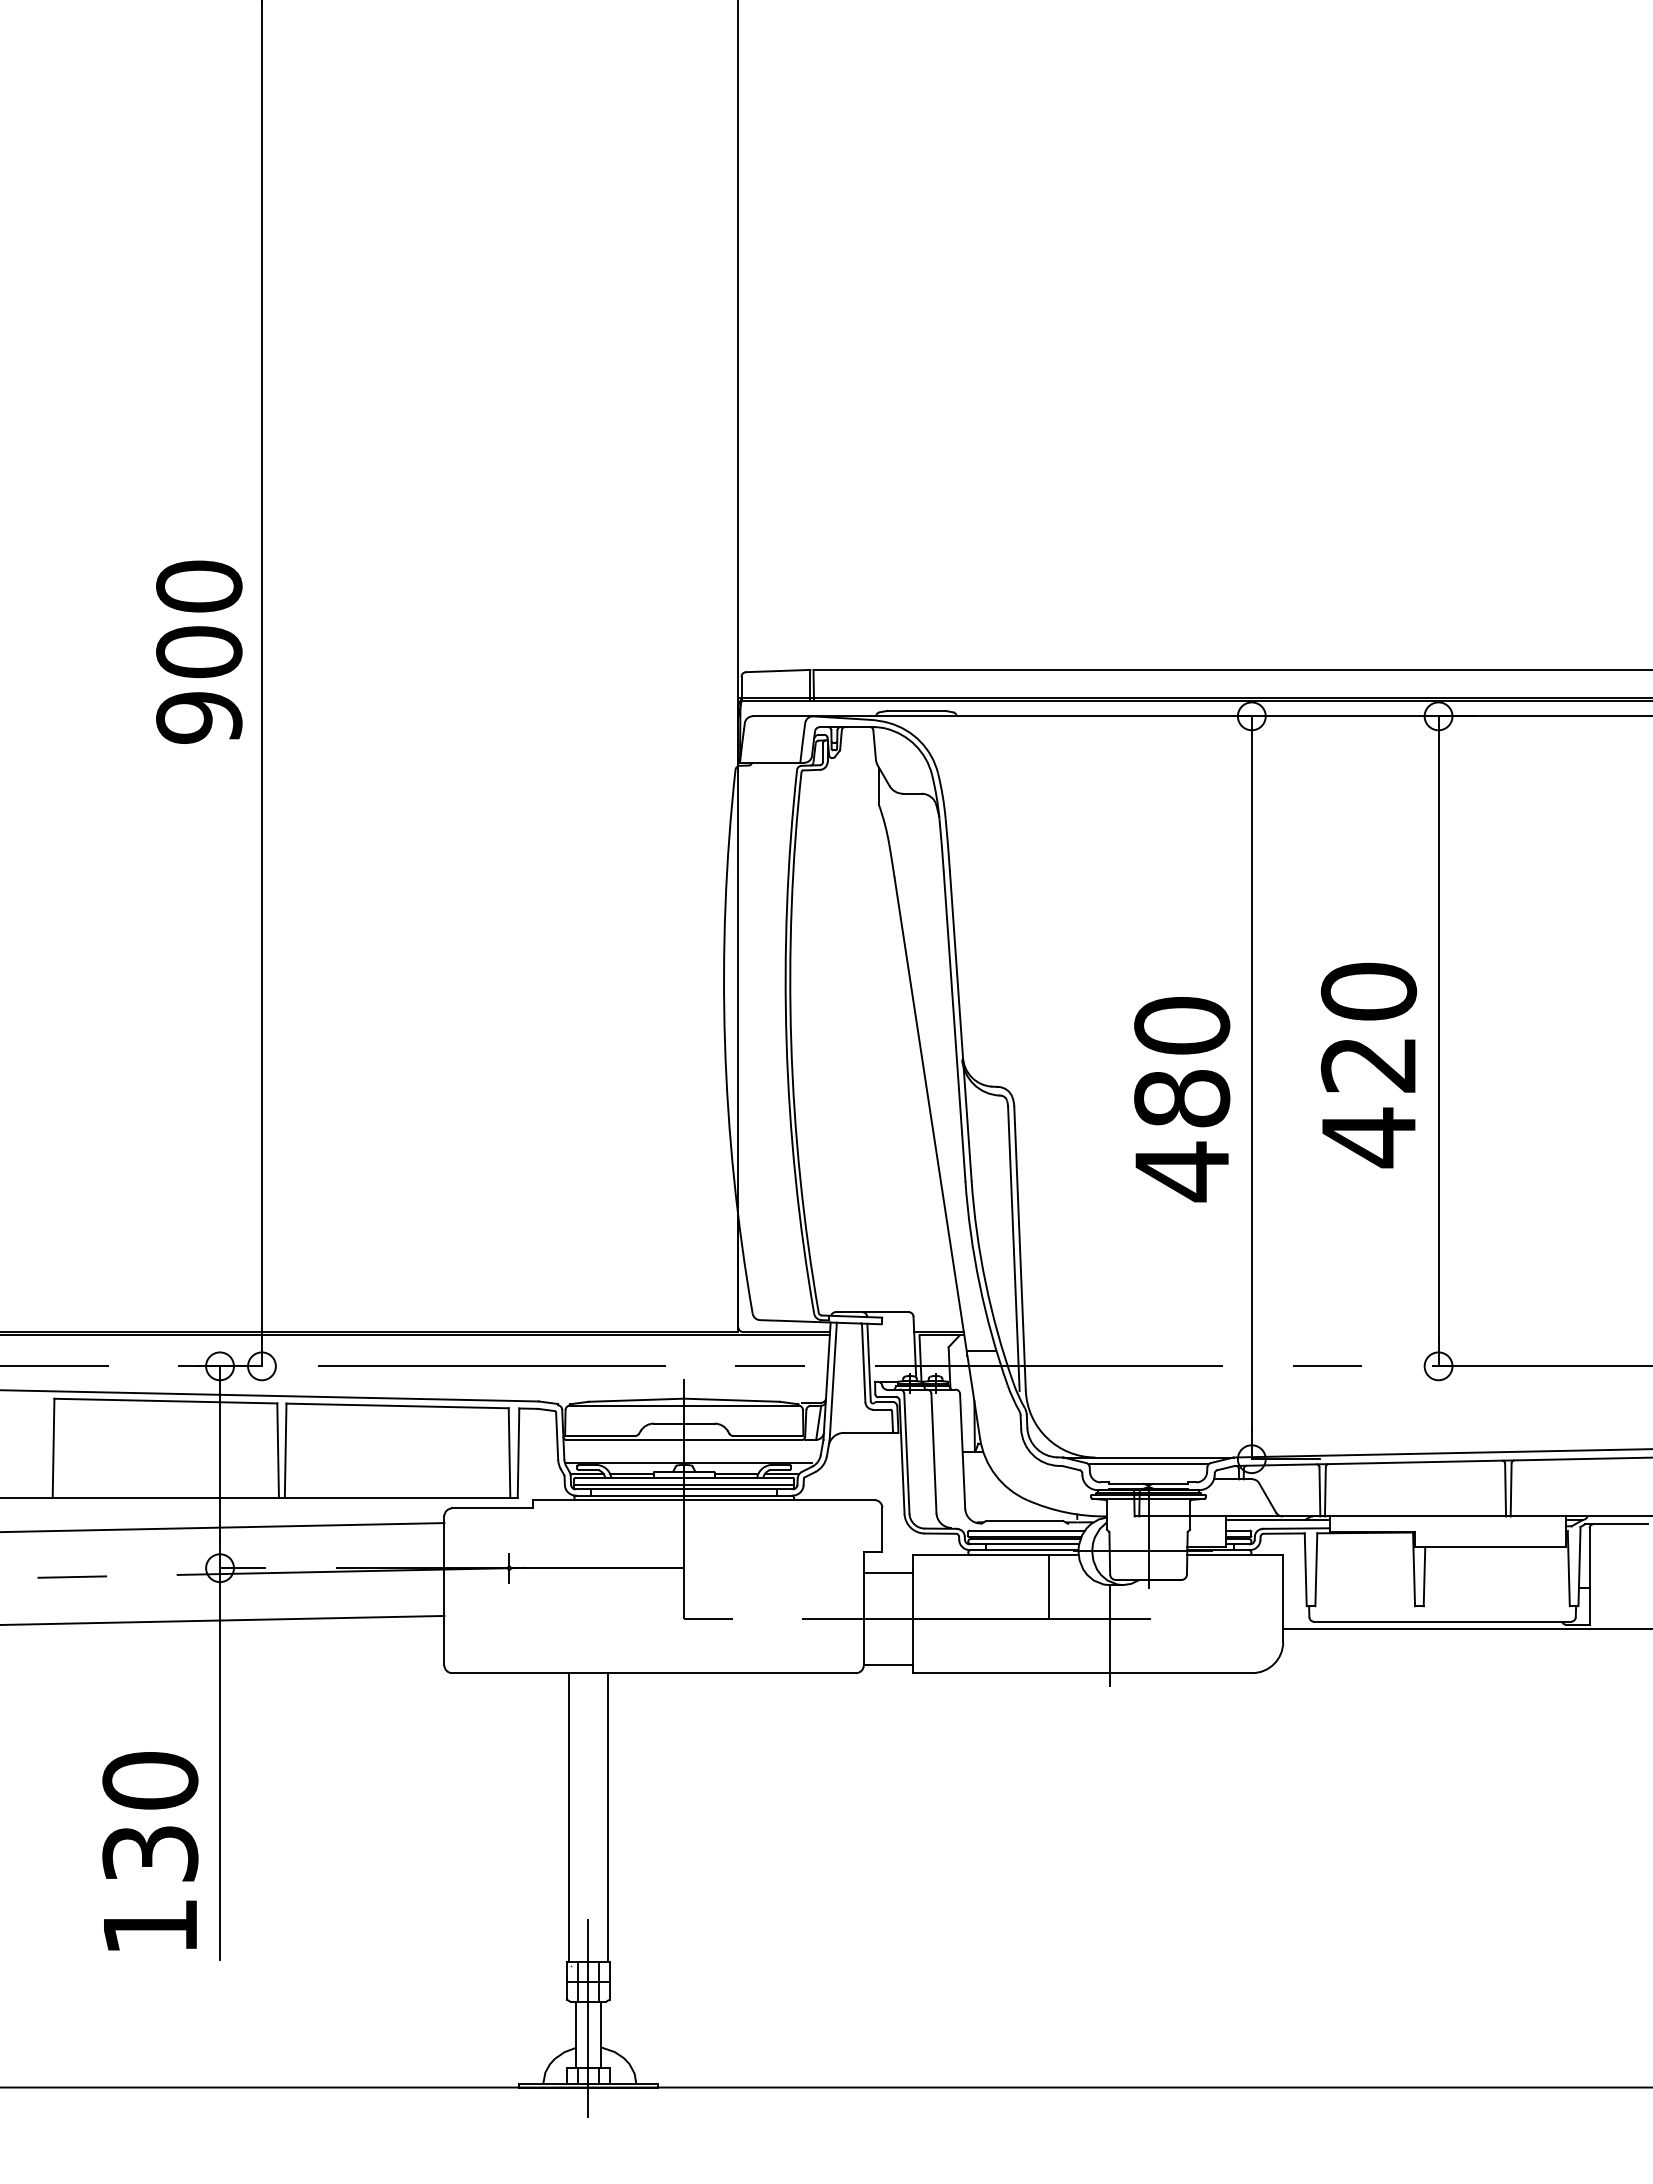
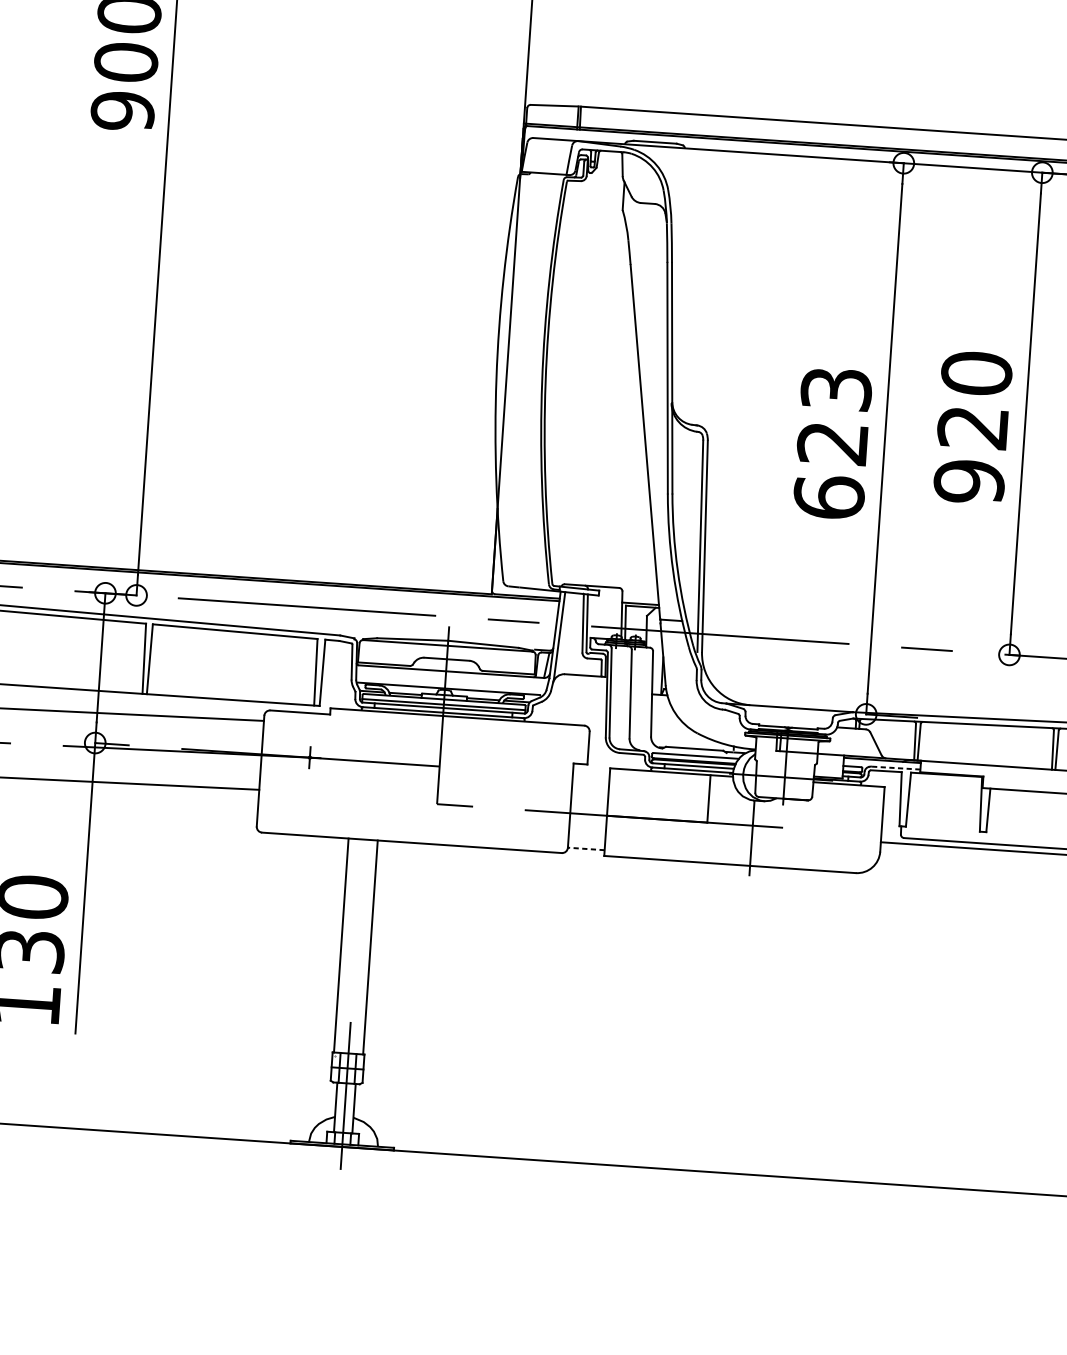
text: (1182, 1099) -> (832, 444), 480 -> 623
text: (1368, 1137) -> (969, 481), 420 -> 920
line: (1148, 1463) -> (789, 712), removed
line: (1295, 1528) -> (895, 767), solid -> dashed
line: (888, 1572) -> (590, 780), removed
line: (888, 1665) -> (586, 849), solid -> dashed

